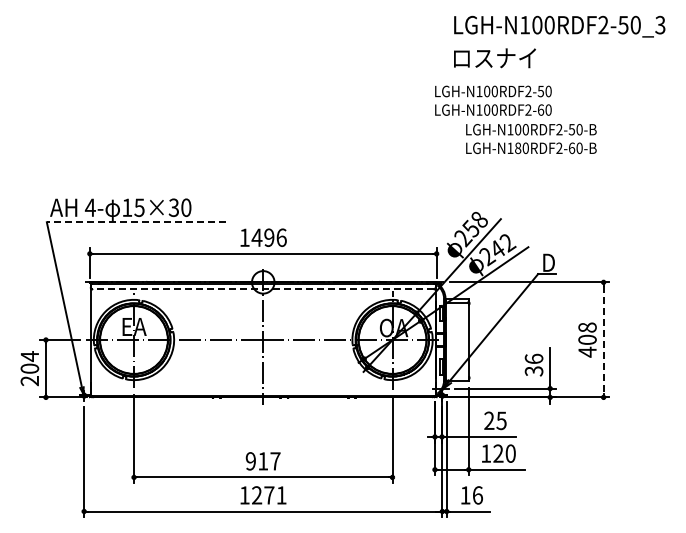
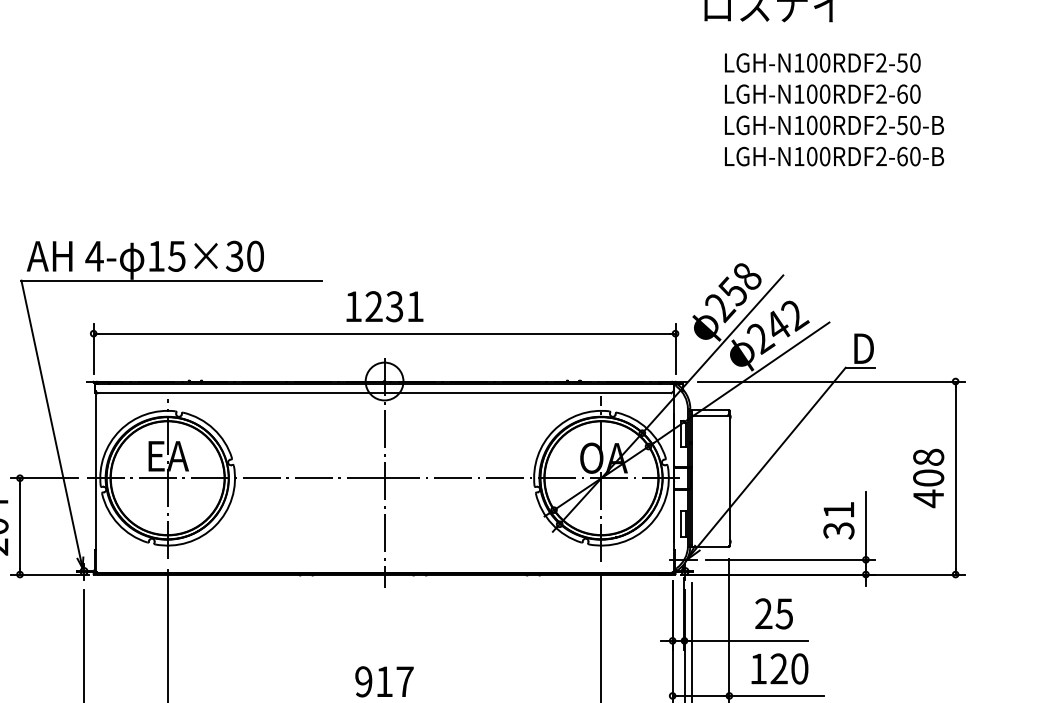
text: (493, 100) -> (822, 78), moved
text: (518, 148) -> (812, 156), LGH-N180RDF2-60-B -> LGH-N100RDF2-60-B
line: (136, 222) -> (171, 281), dashed -> solid
text: (268, 237) -> (393, 306), 1496 -> 1231
line: (263, 289) -> (384, 393), dashed -> solid
line: (603, 340) -> (955, 479), dashed -> solid
text: (533, 358) -> (837, 509), 36 -> 31

